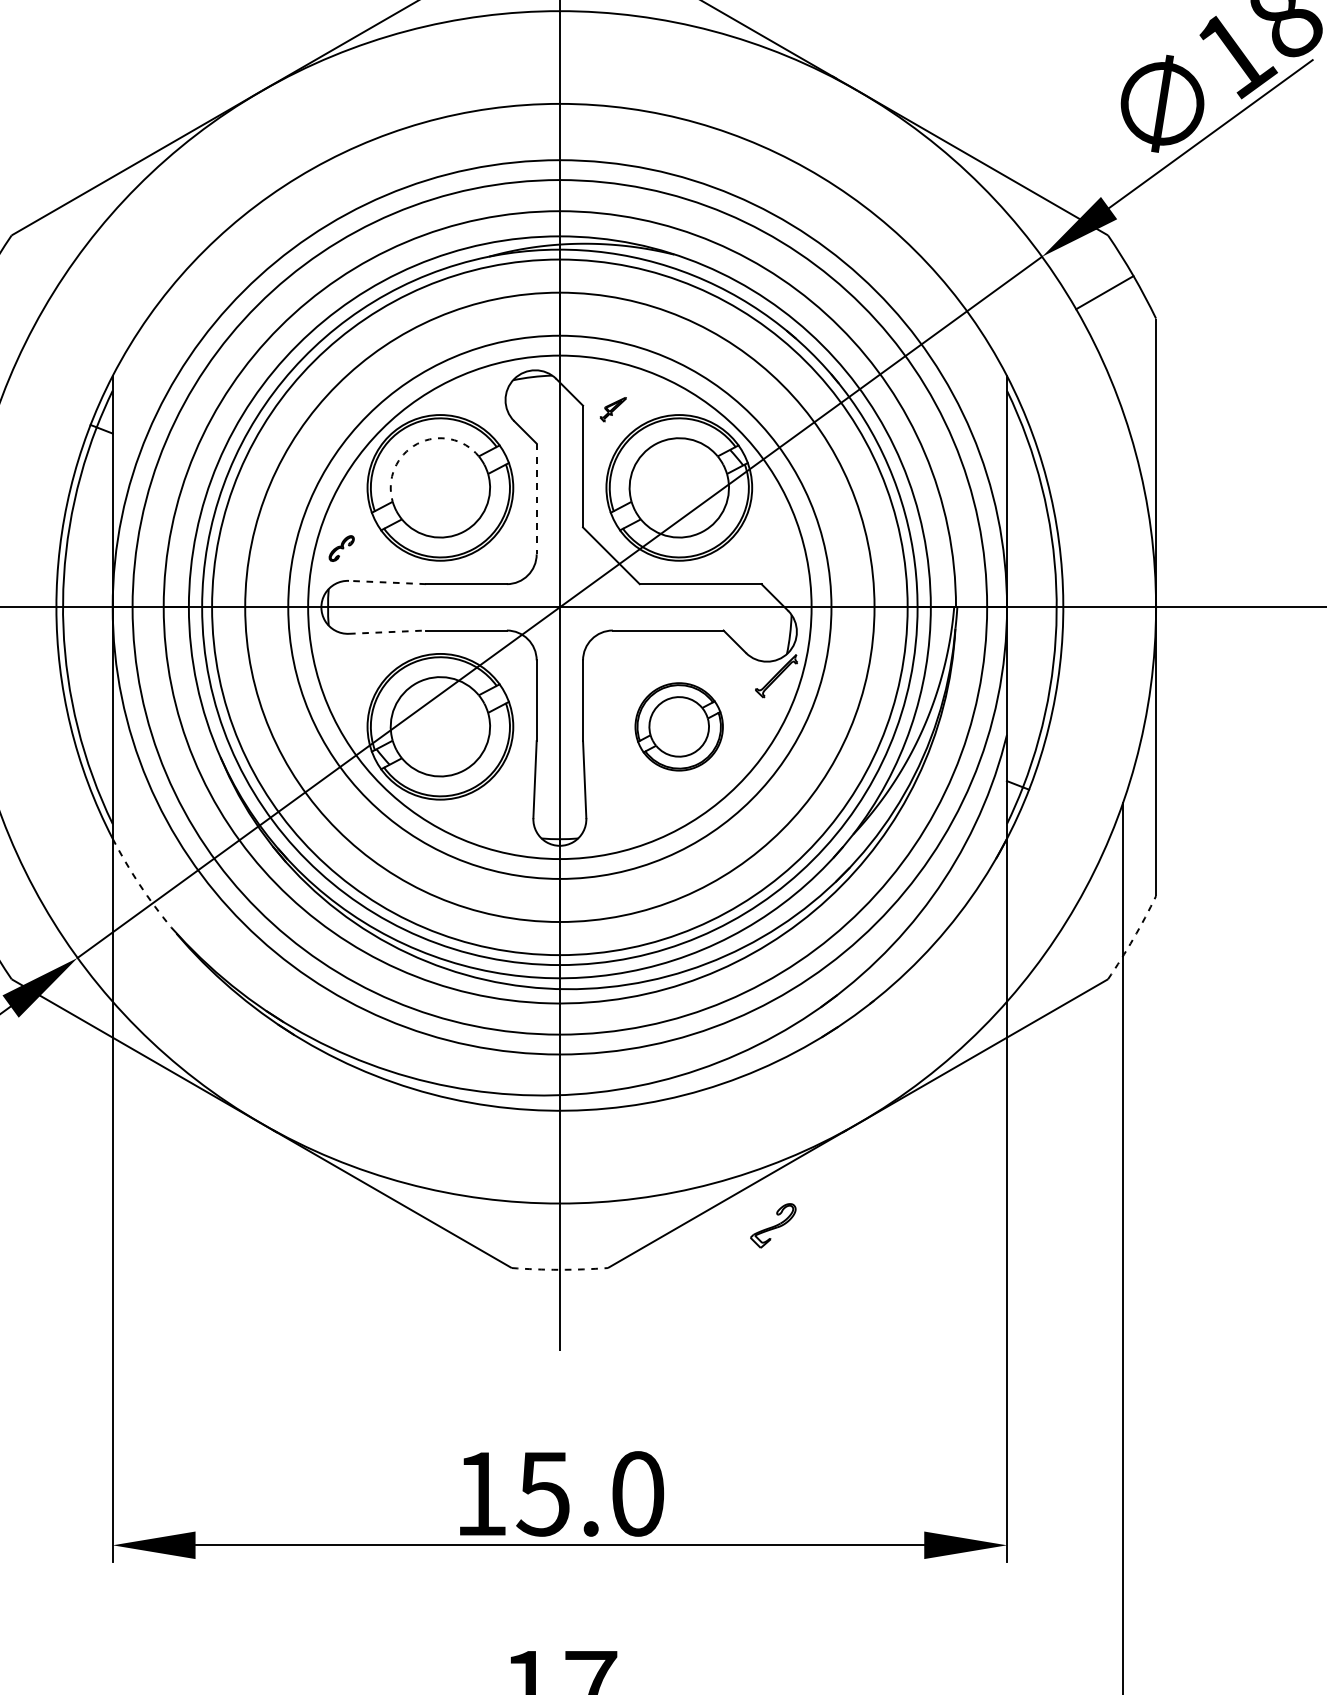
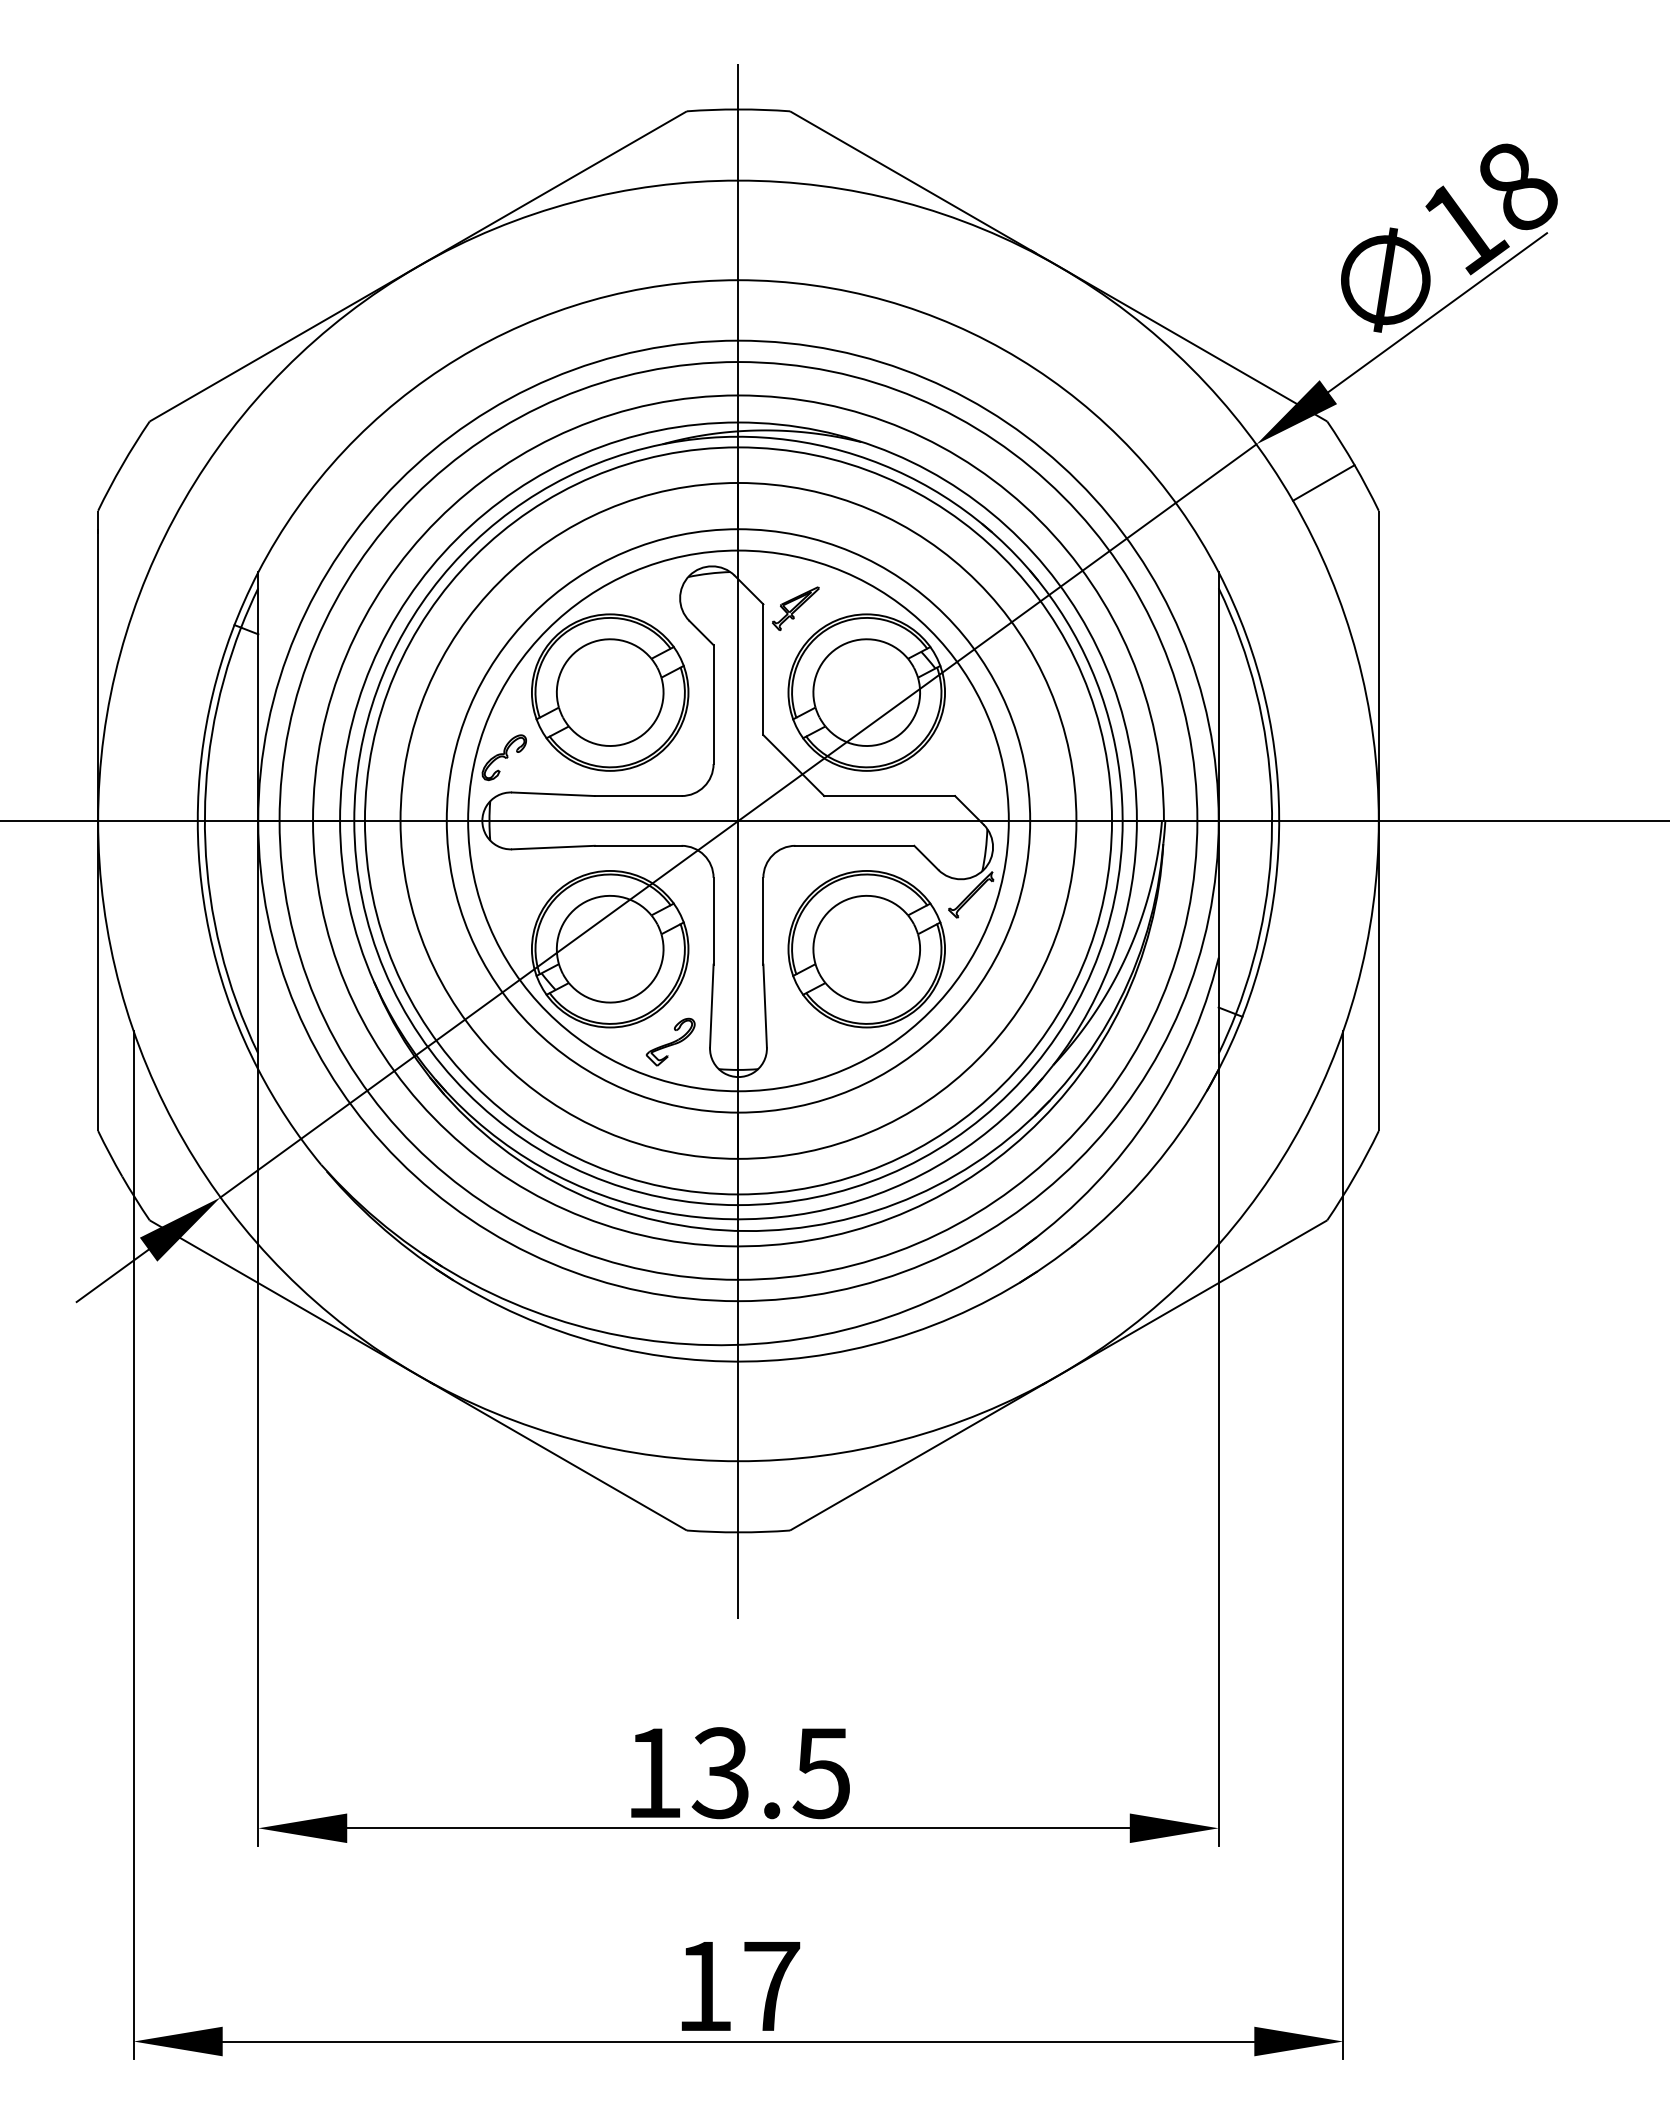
part: (612, 409) -> (795, 608), size x1.67
arc: (417, 444) -> (585, 645), dashed -> solid
line: (536, 499) -> (713, 705), dashed -> solid
part: (341, 548) -> (503, 757), size x1.67
line: (386, 582) -> (552, 794), dashed -> solid
line: (387, 632) -> (553, 847), dashed -> solid
part: (679, 727) -> (866, 949), size x1.67
arc: (139, 884) -> (287, 1118), dashed -> solid
arc: (1133, 938) -> (1354, 1176), dashed -> solid
part: (773, 1225) -> (670, 1041), moved
arc: (559, 1269) -> (738, 1532), dashed -> solid
text: (589, 1494) -> (770, 1773), 15.0 -> 13.5

